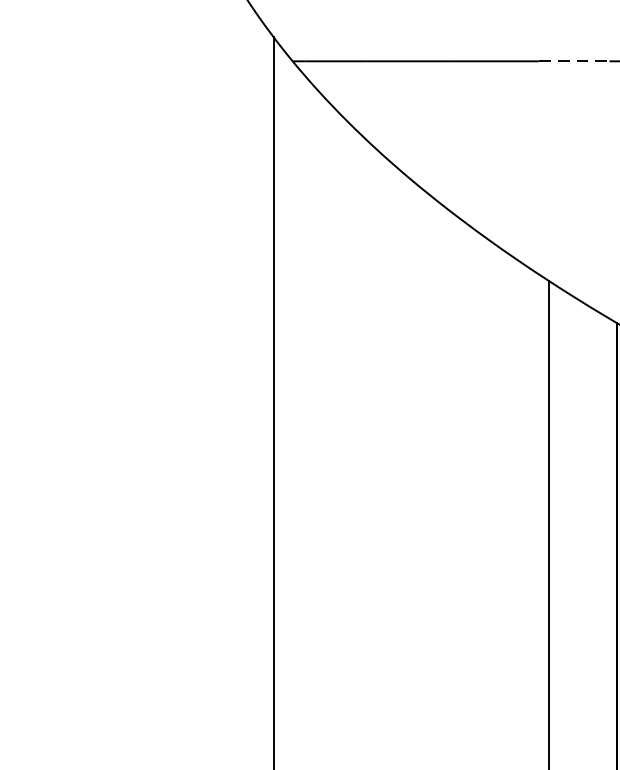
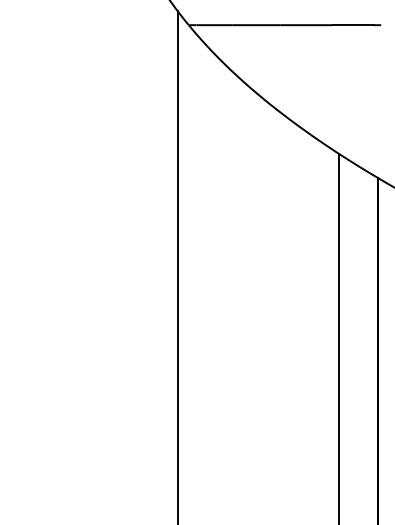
line: (574, 61) -> (353, 25), dashed -> solid

